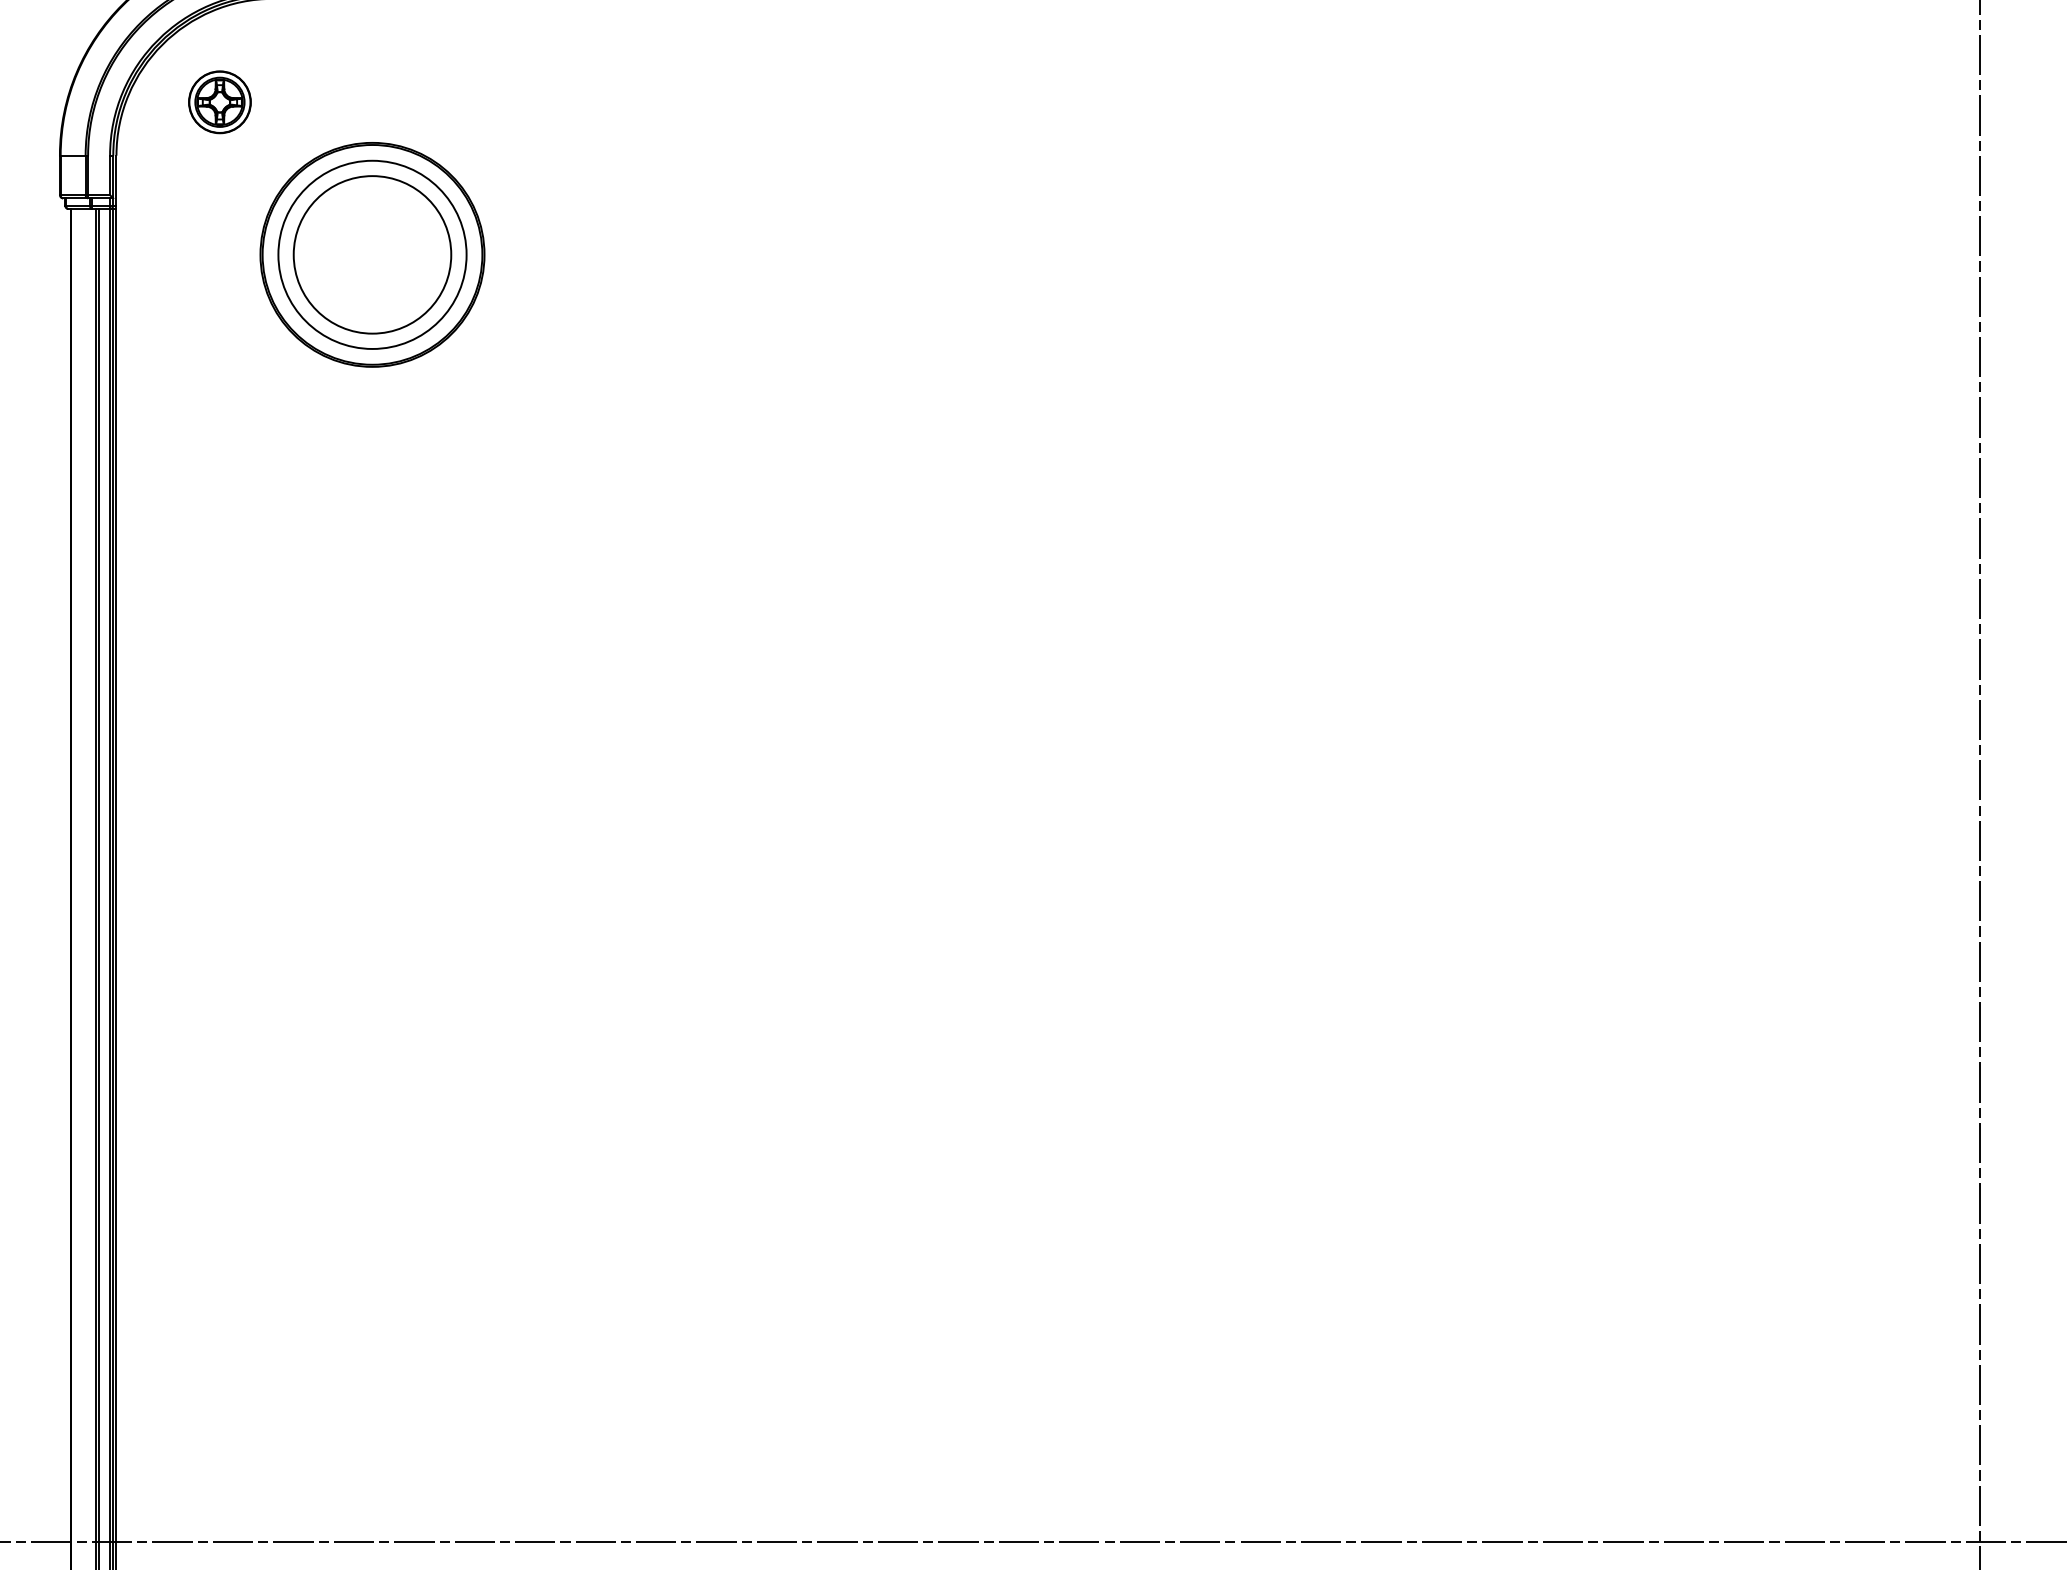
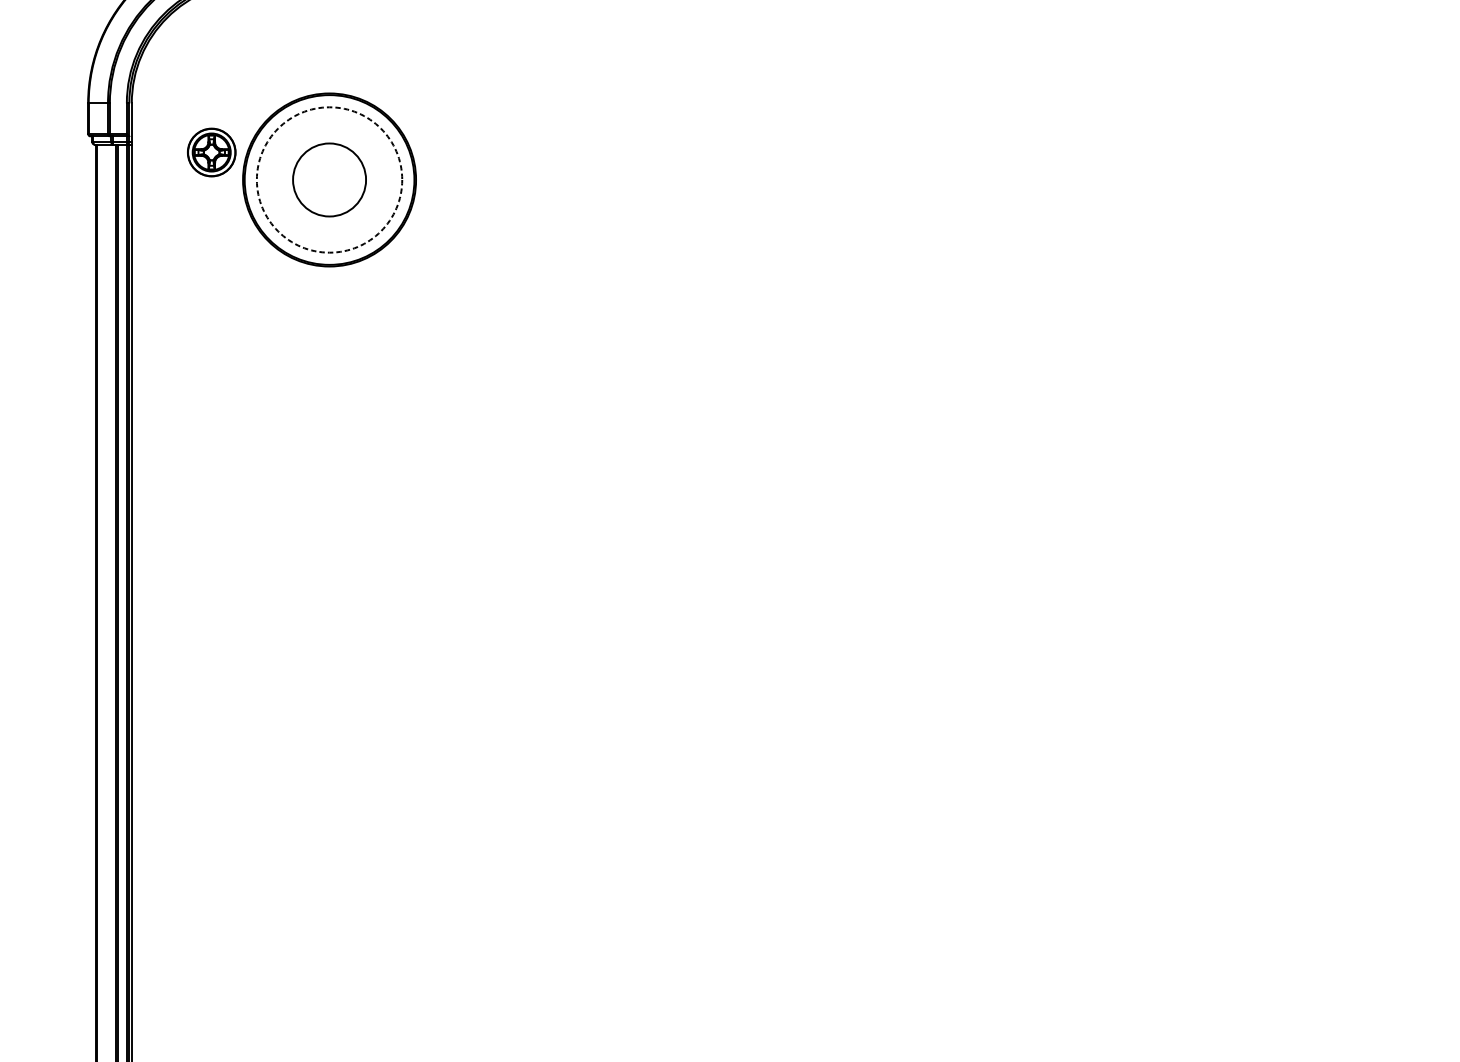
part: (219, 102) -> (211, 152), moved
circle: (372, 254) -> (329, 179), size x0.6
circle: (372, 254) -> (329, 179), solid -> dashed

